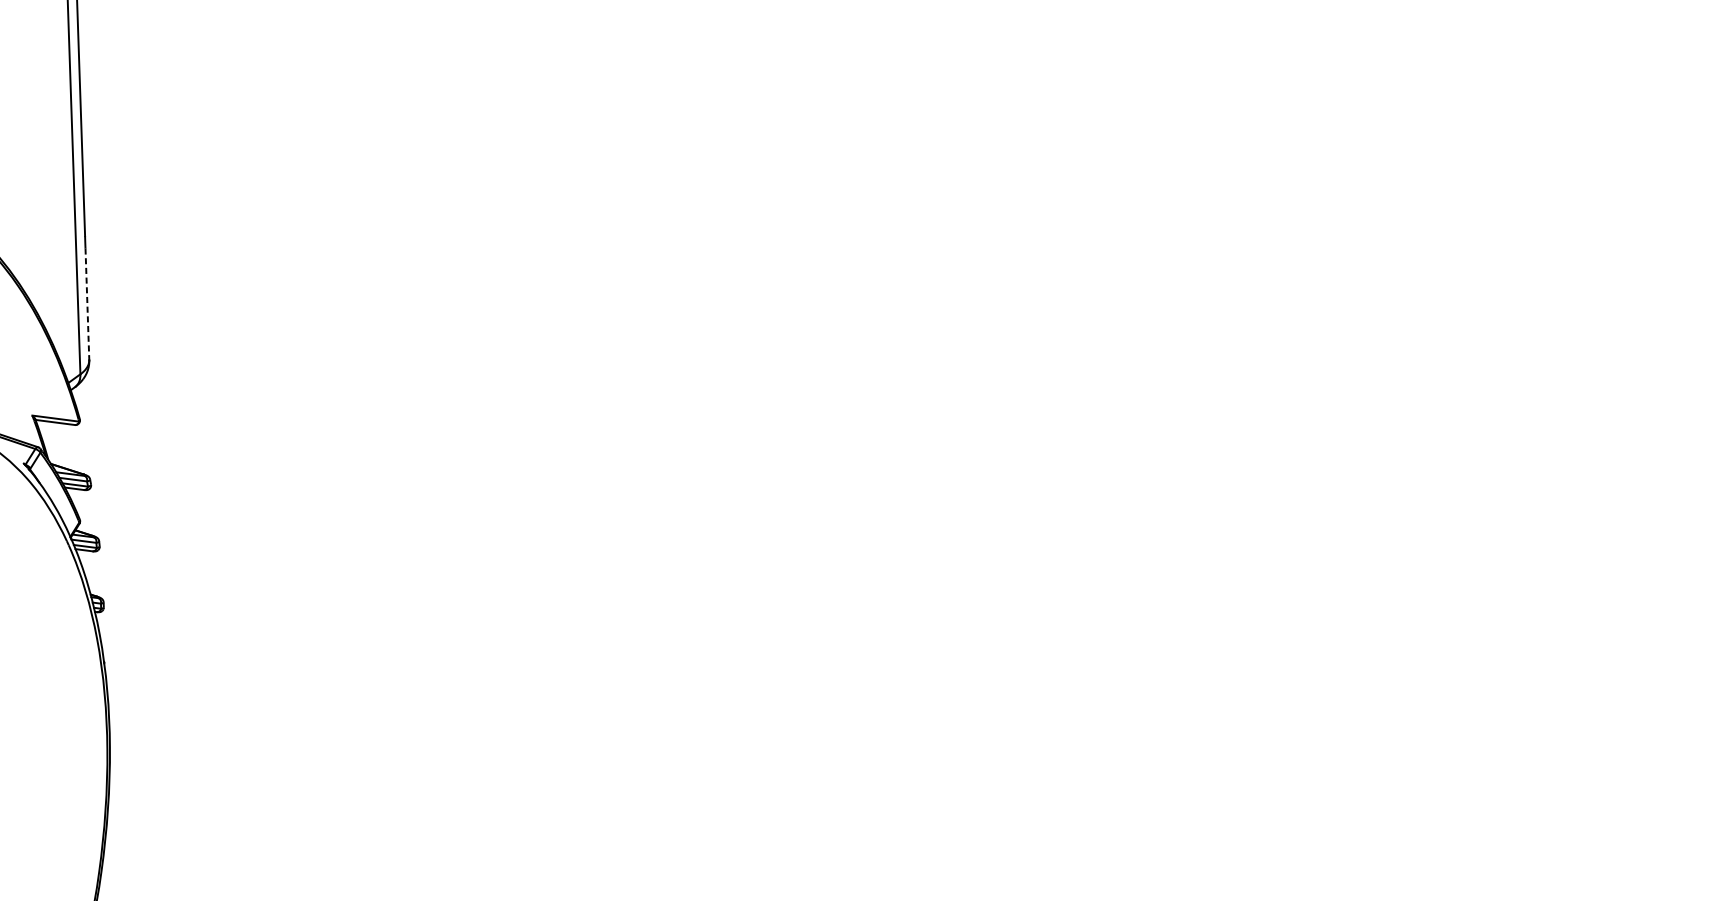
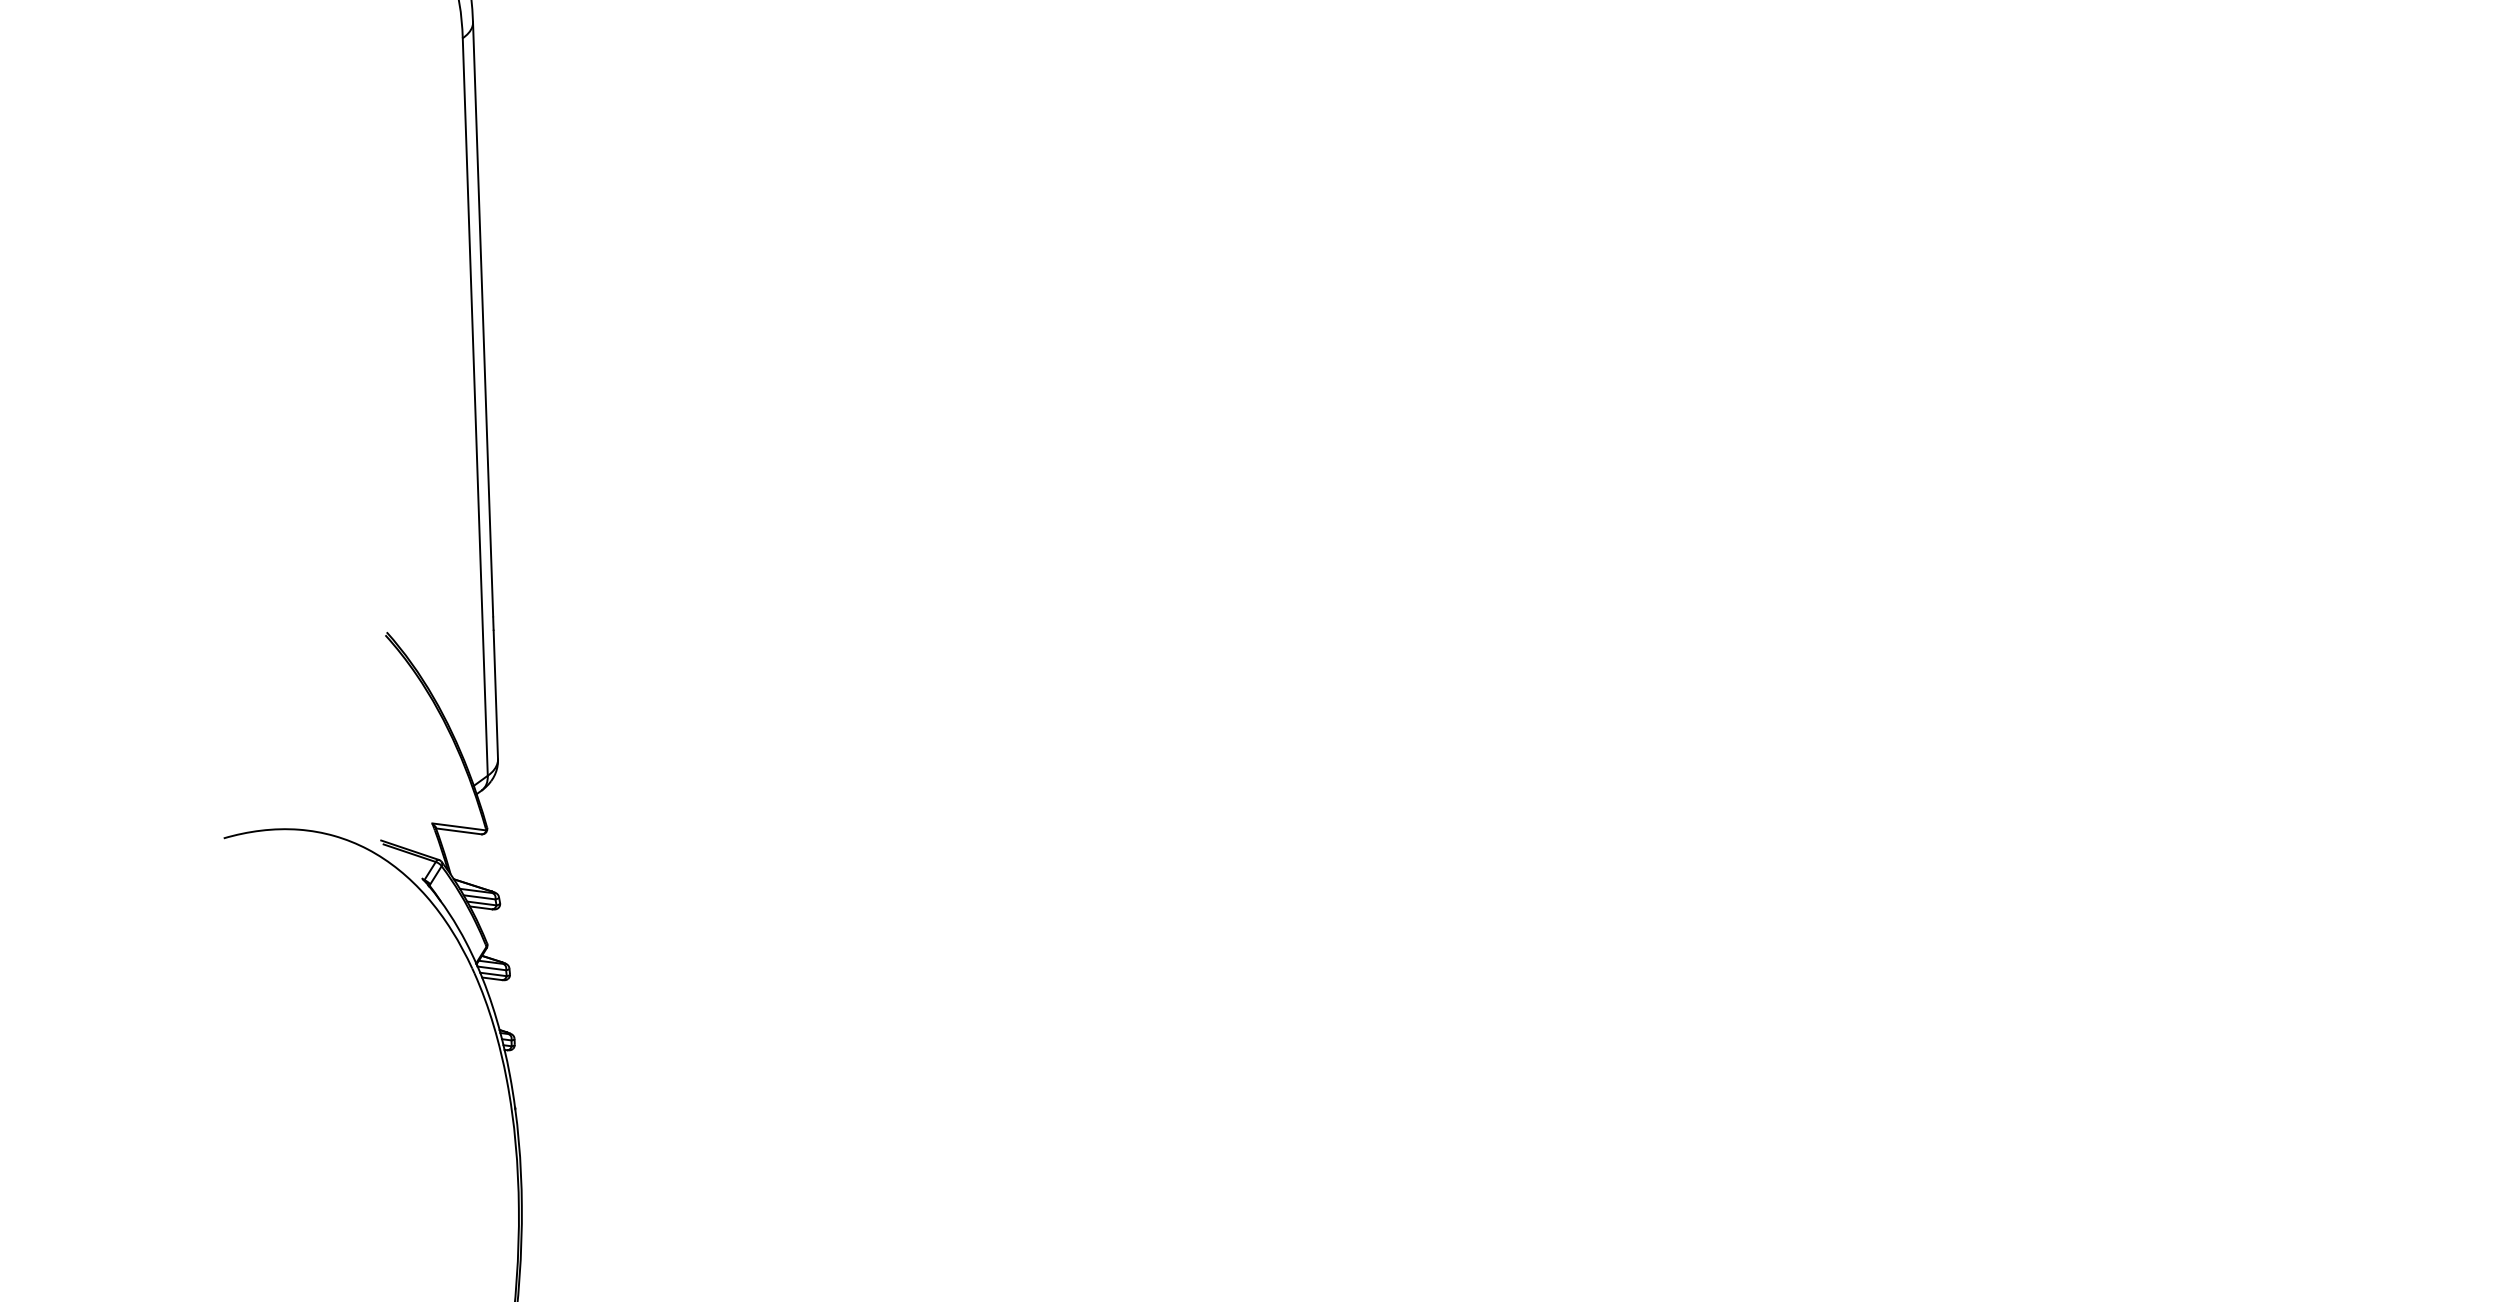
line: (87, 304) -> (495, 695), dashed -> solid

